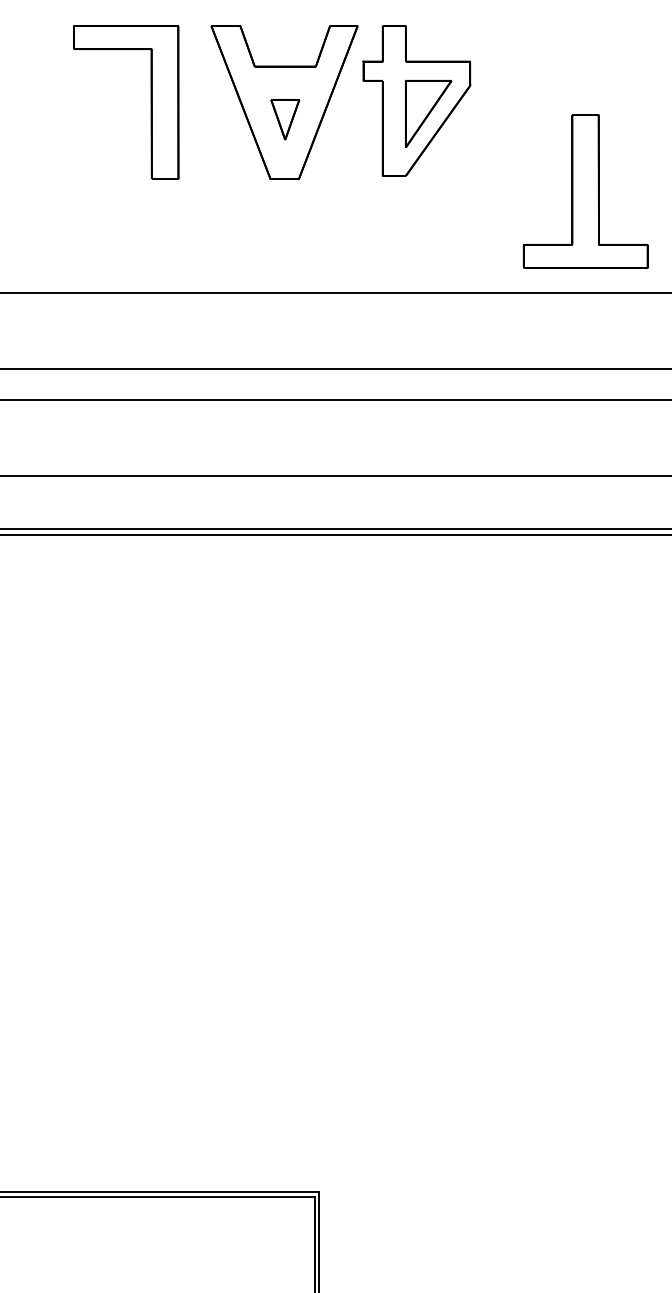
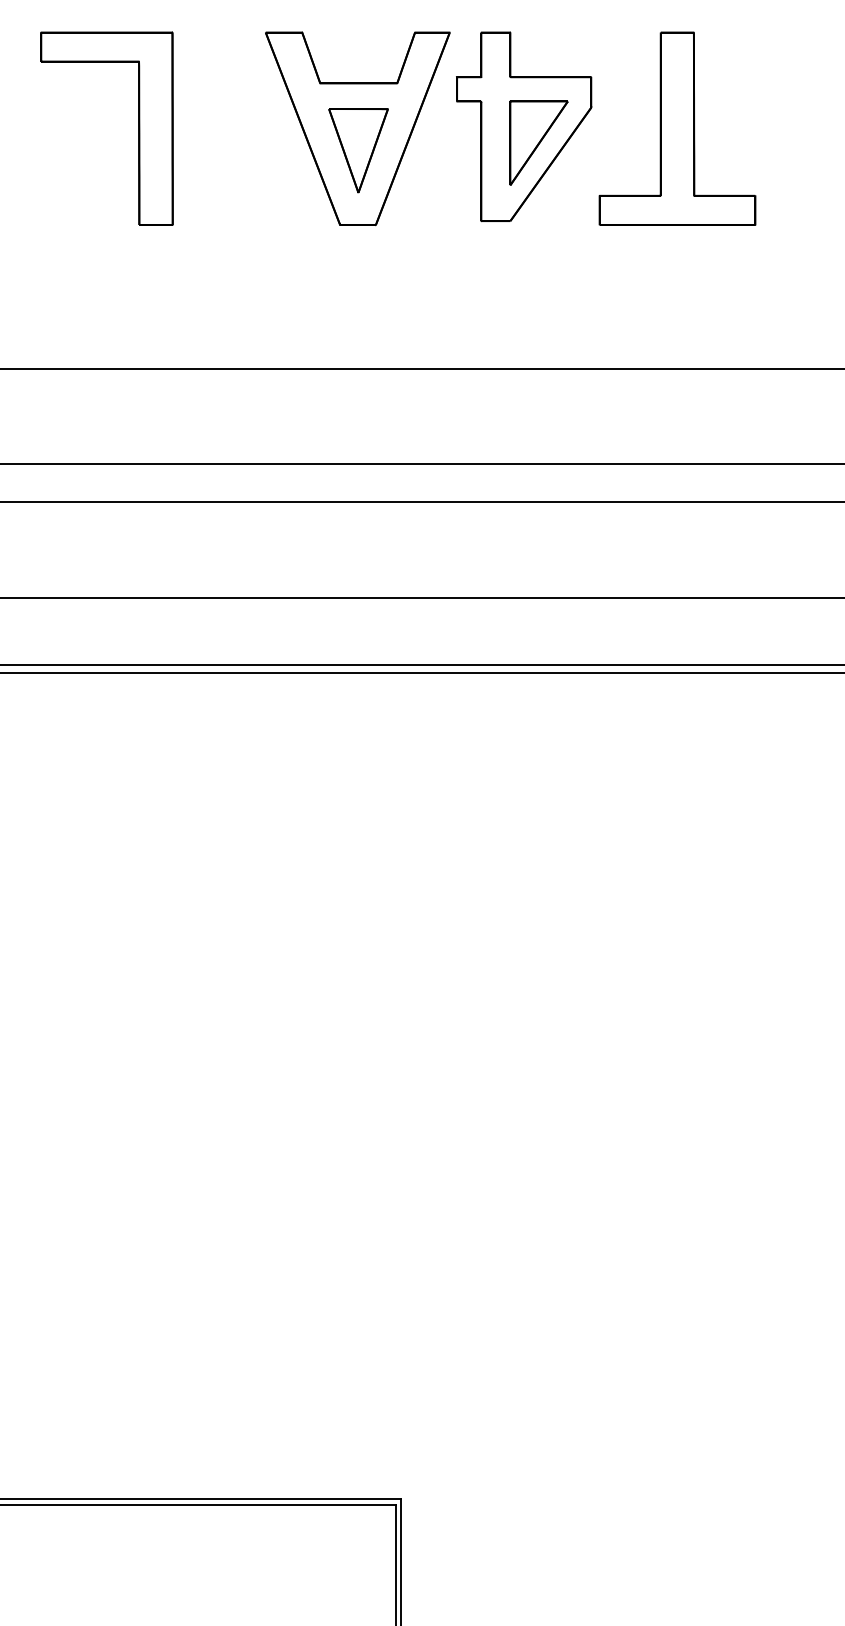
part: (150, 102) -> (137, 128), moved
part: (285, 119) -> (358, 150), size x1.67
part: (585, 191) -> (677, 128), moved

